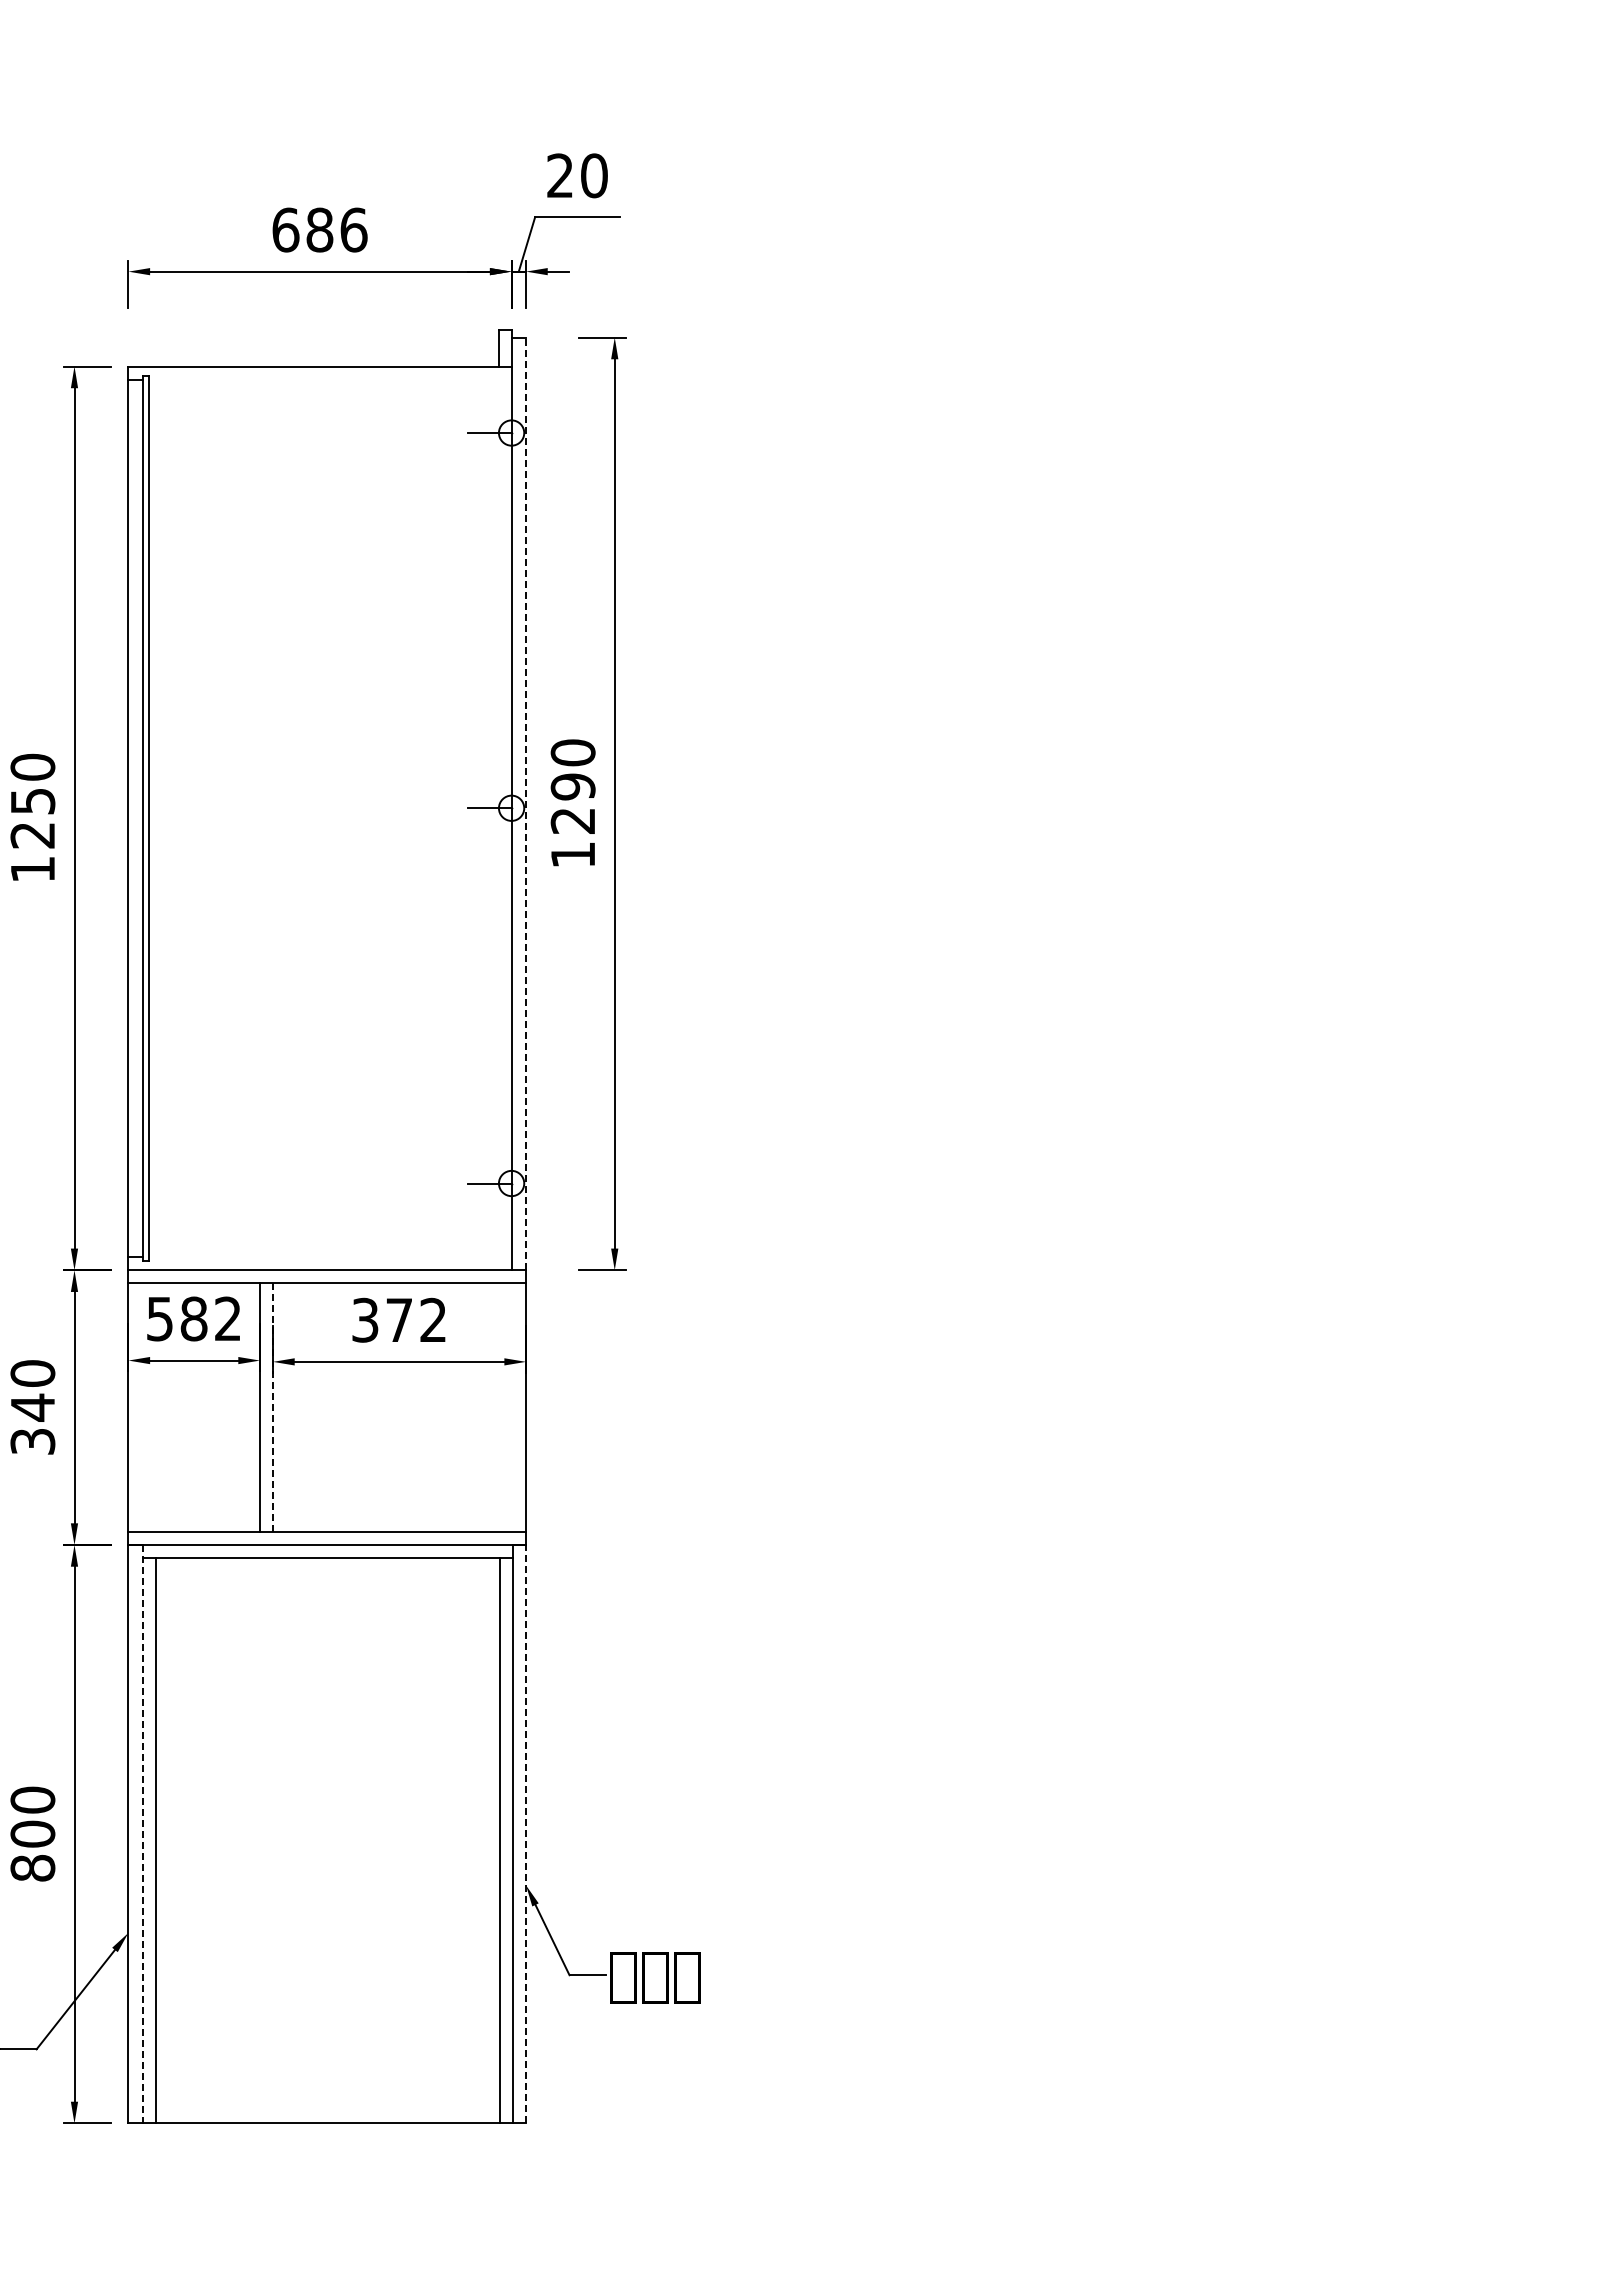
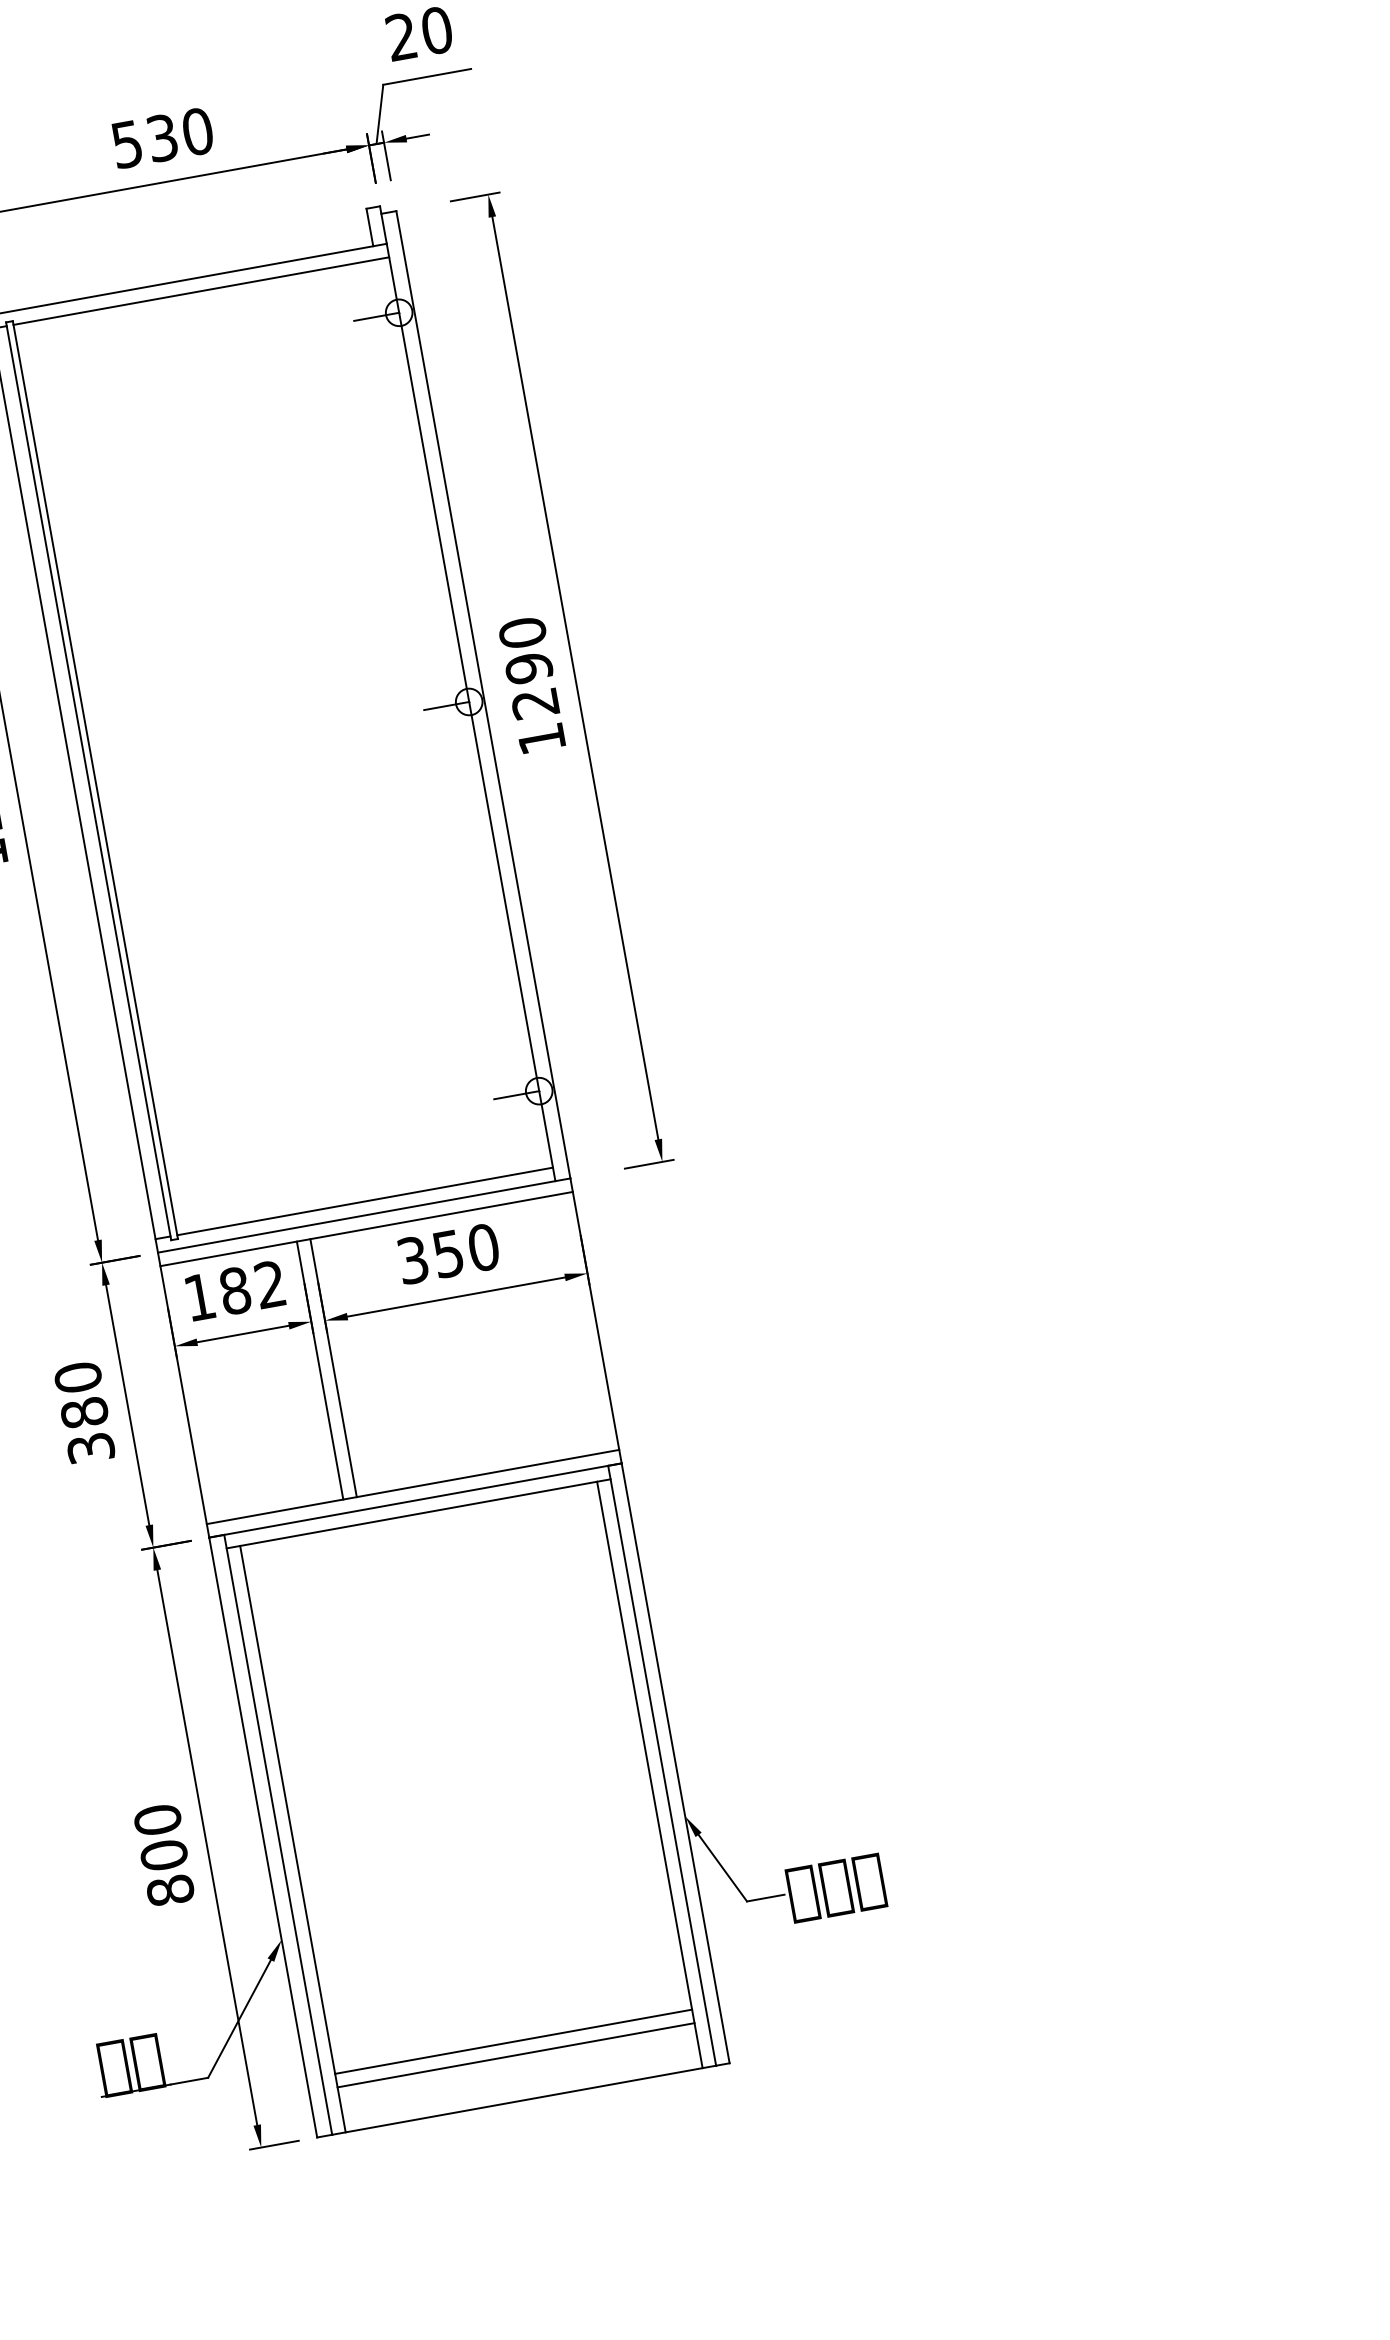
text: (319, 229) -> (161, 137), 686 -> 530
line: (330, 379) -> (201, 291), added
line: (526, 803) -> (483, 694), dashed -> solid
line: (330, 1257) -> (365, 1201), added
text: (159, 1319) -> (199, 1297), 582 -> 182
text: (416, 1319) -> (465, 1249), 372 -> 350
text: (32, 1407) -> (84, 1412), 340 -> 380
line: (273, 1408) -> (334, 1368), dashed -> solid
line: (526, 1833) -> (675, 1762), dashed -> solid
line: (142, 1834) -> (277, 1835), dashed -> solid
line: (327, 2067) -> (513, 2042), added
line: (327, 2080) -> (515, 2055), added

